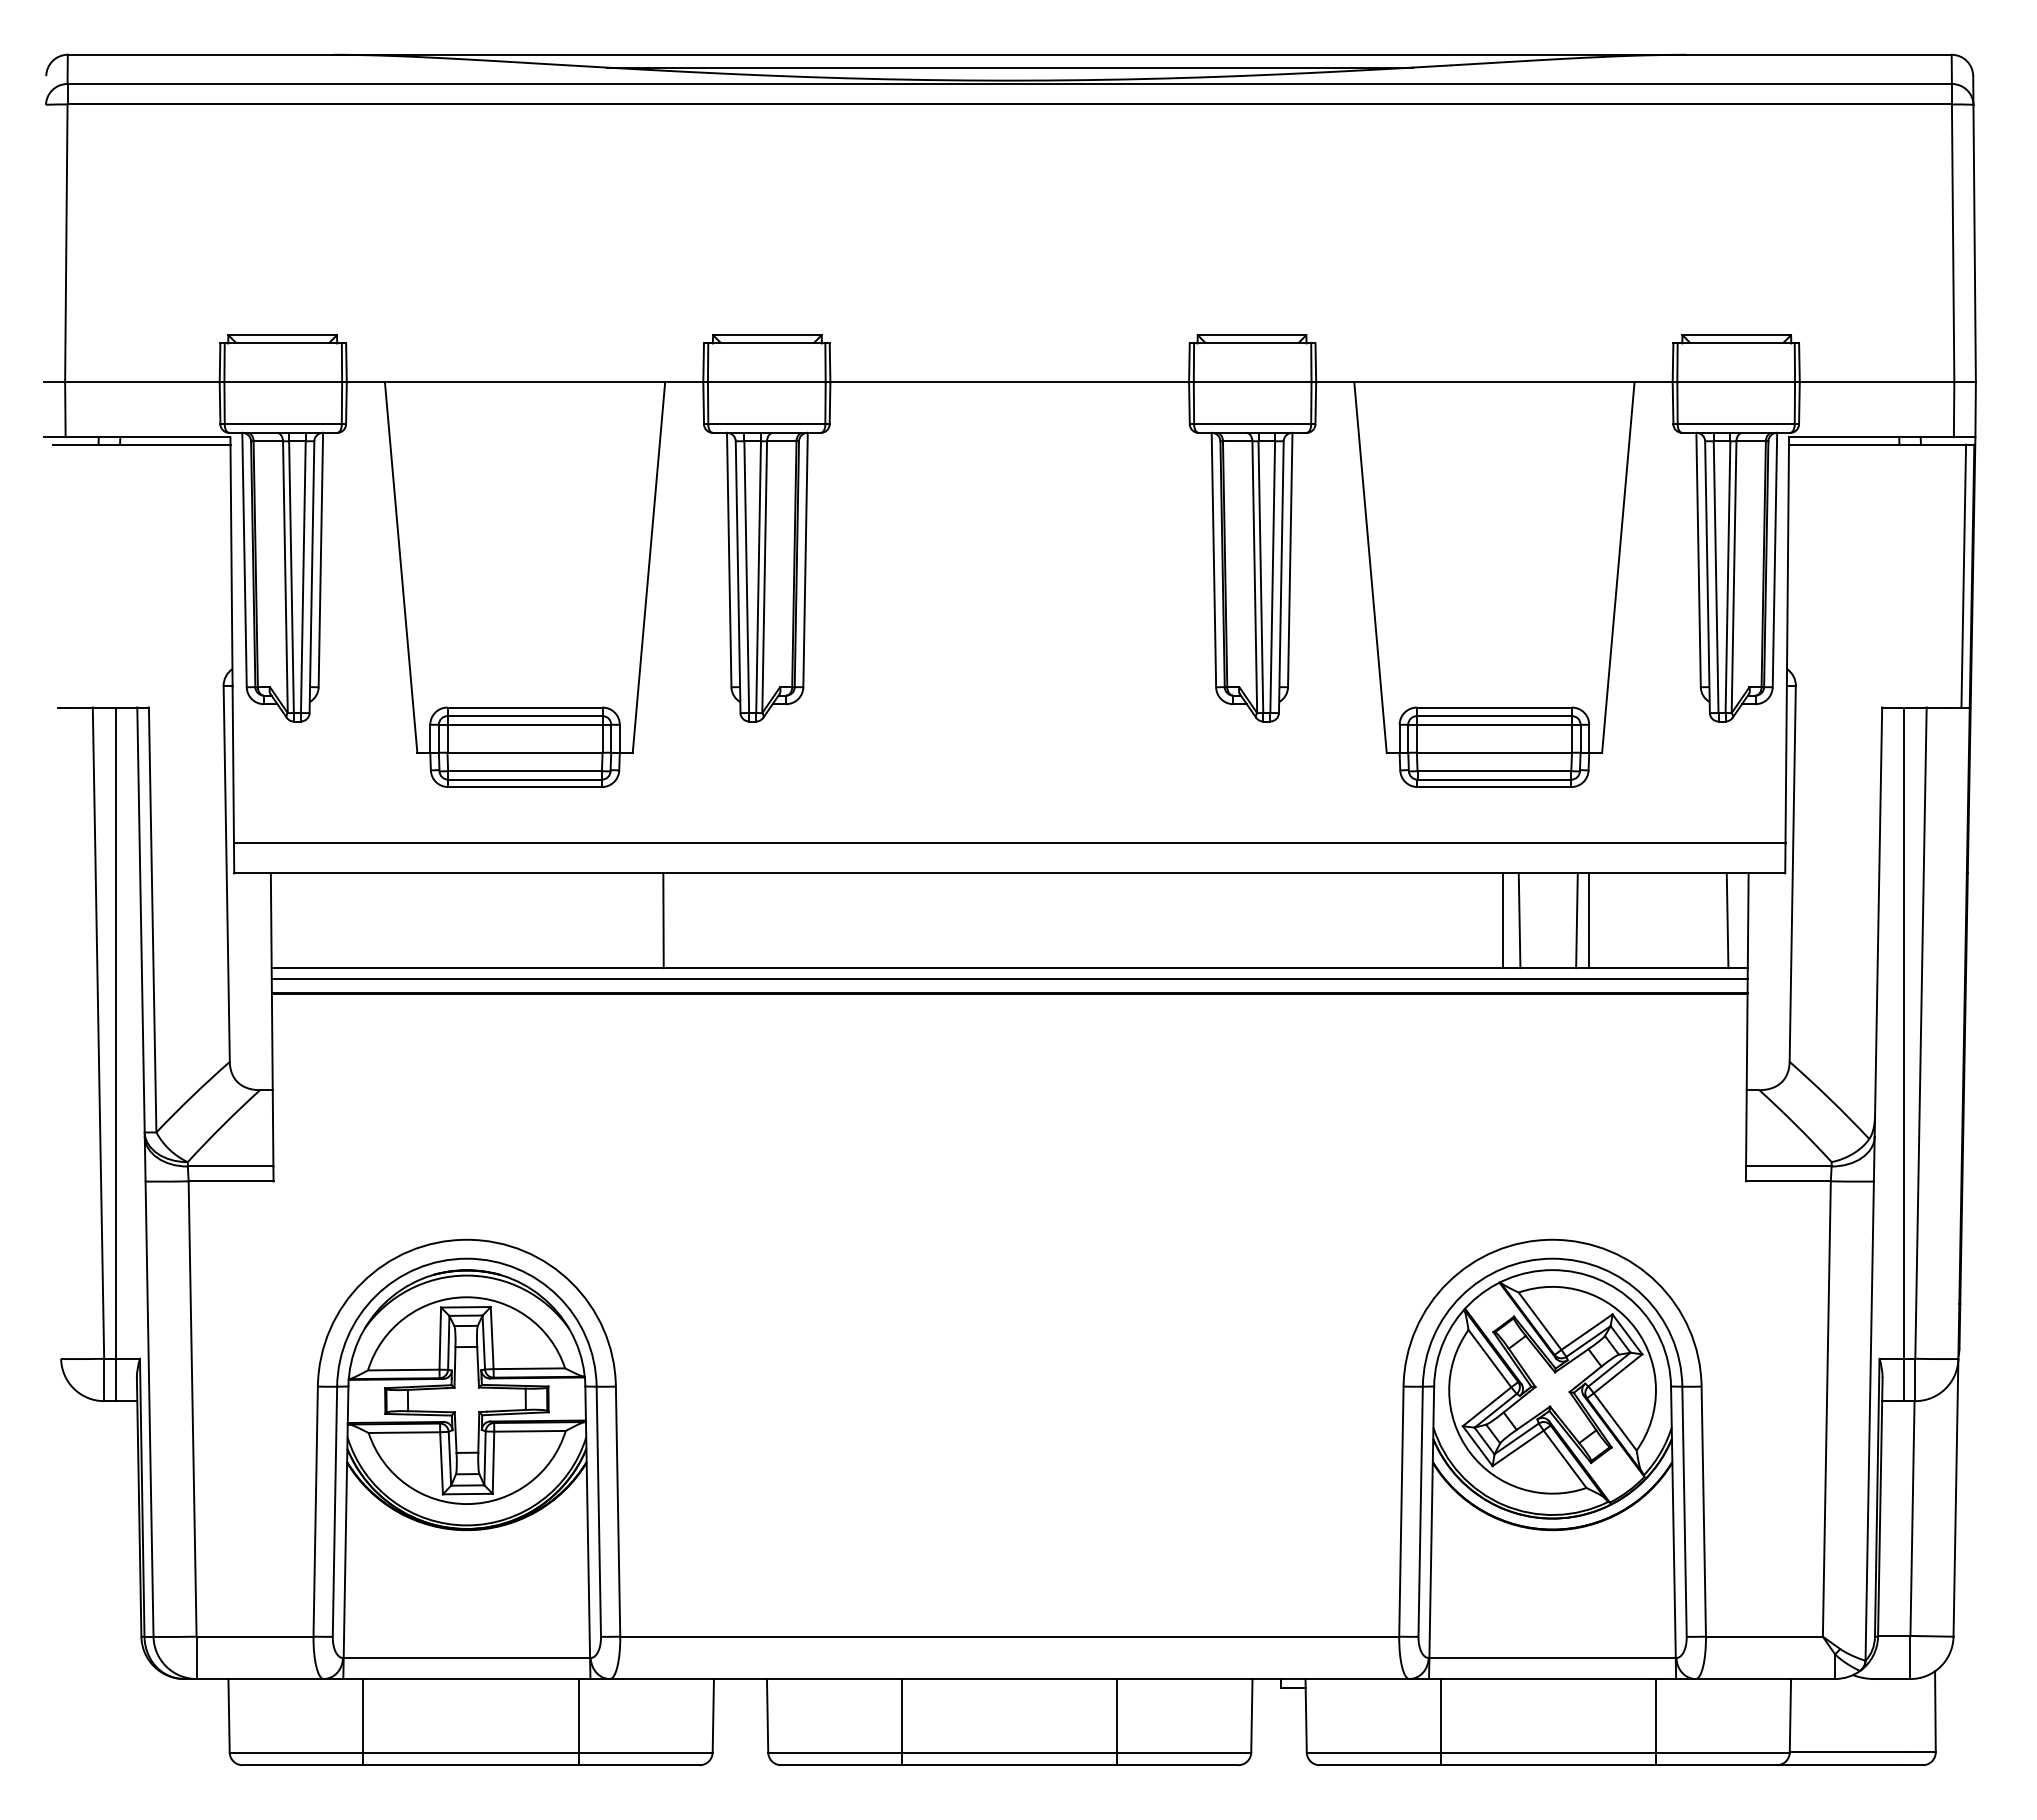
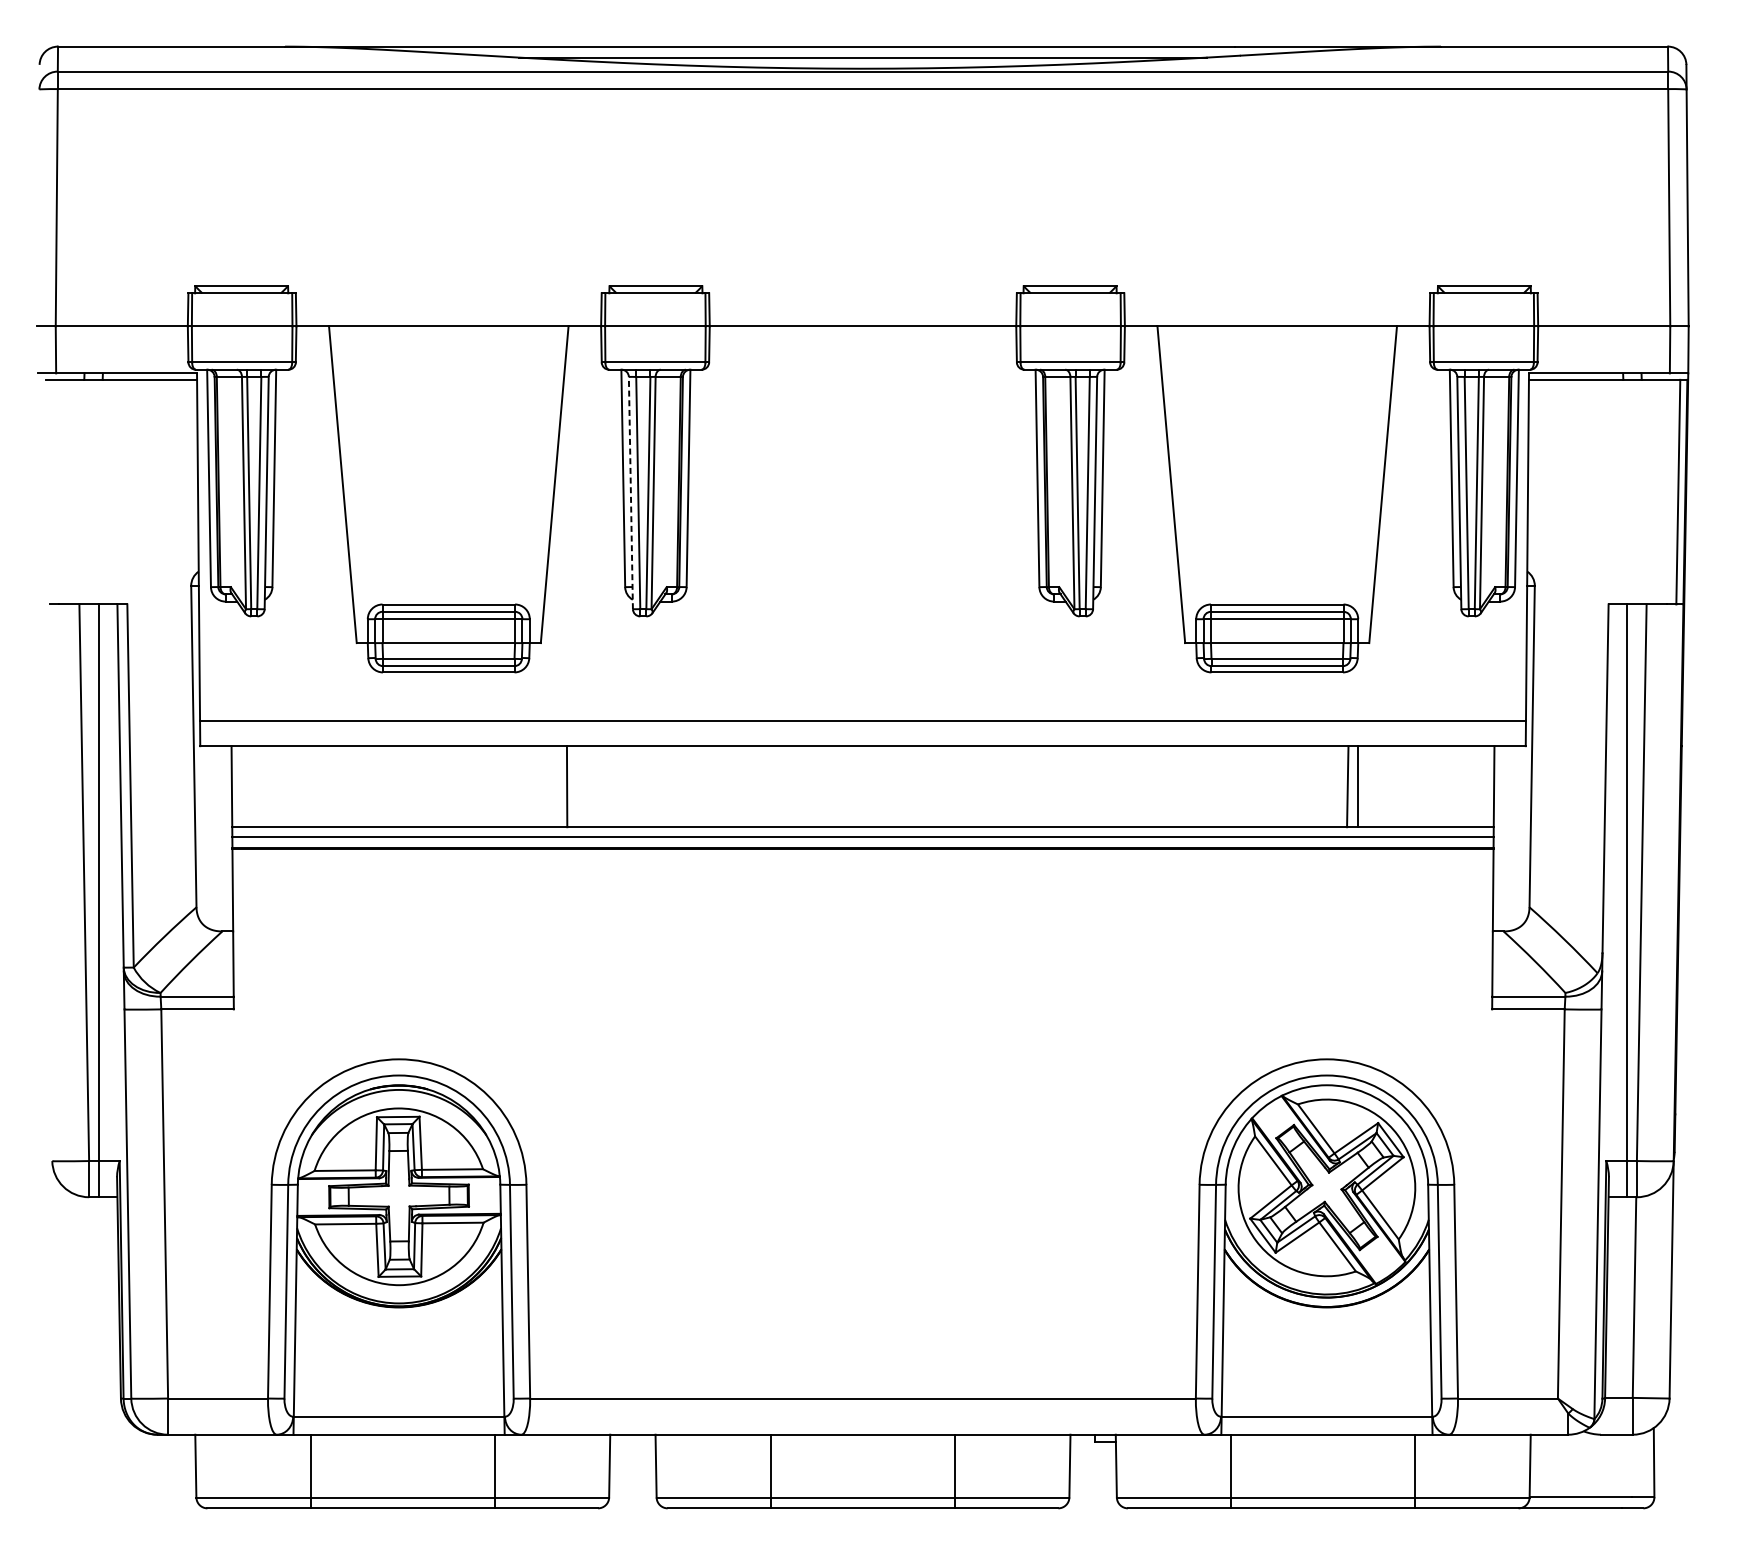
line: (738, 577) -> (631, 493), solid -> dashed
line: (1503, 920) -> (1284, 786), removed
line: (1519, 920) -> (1298, 786), removed
line: (1727, 920) -> (1476, 786), removed

